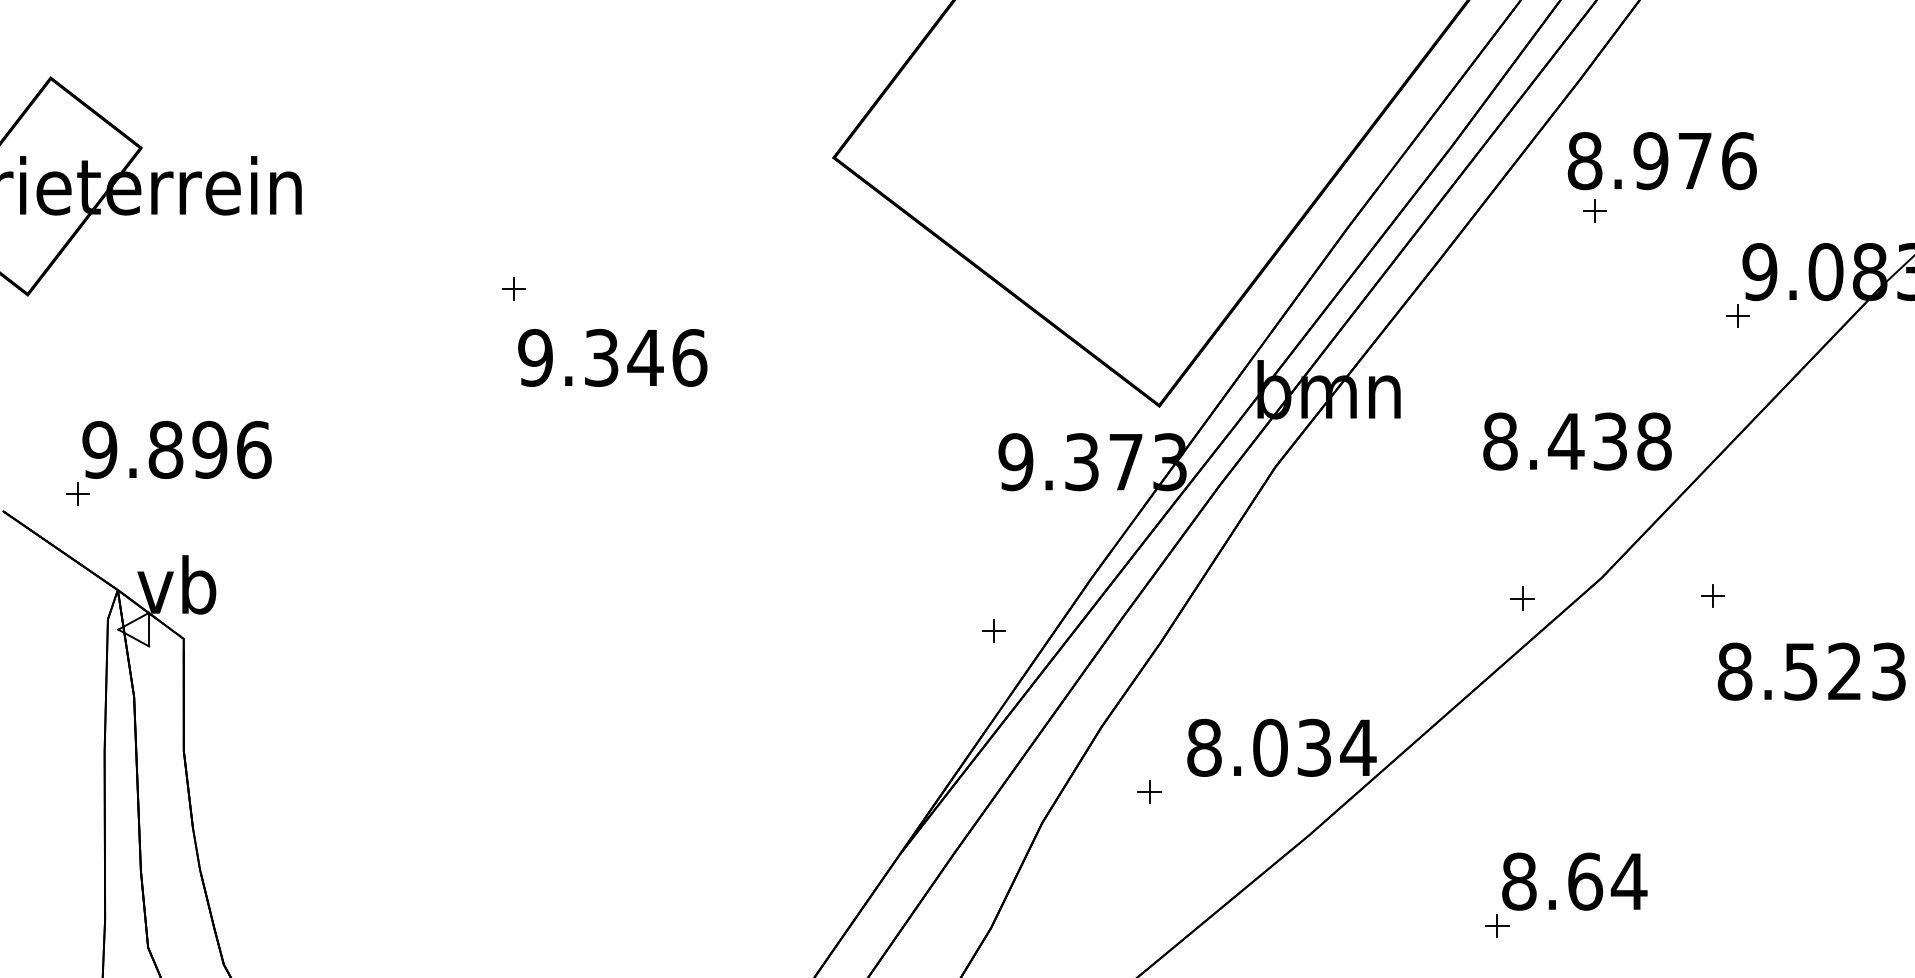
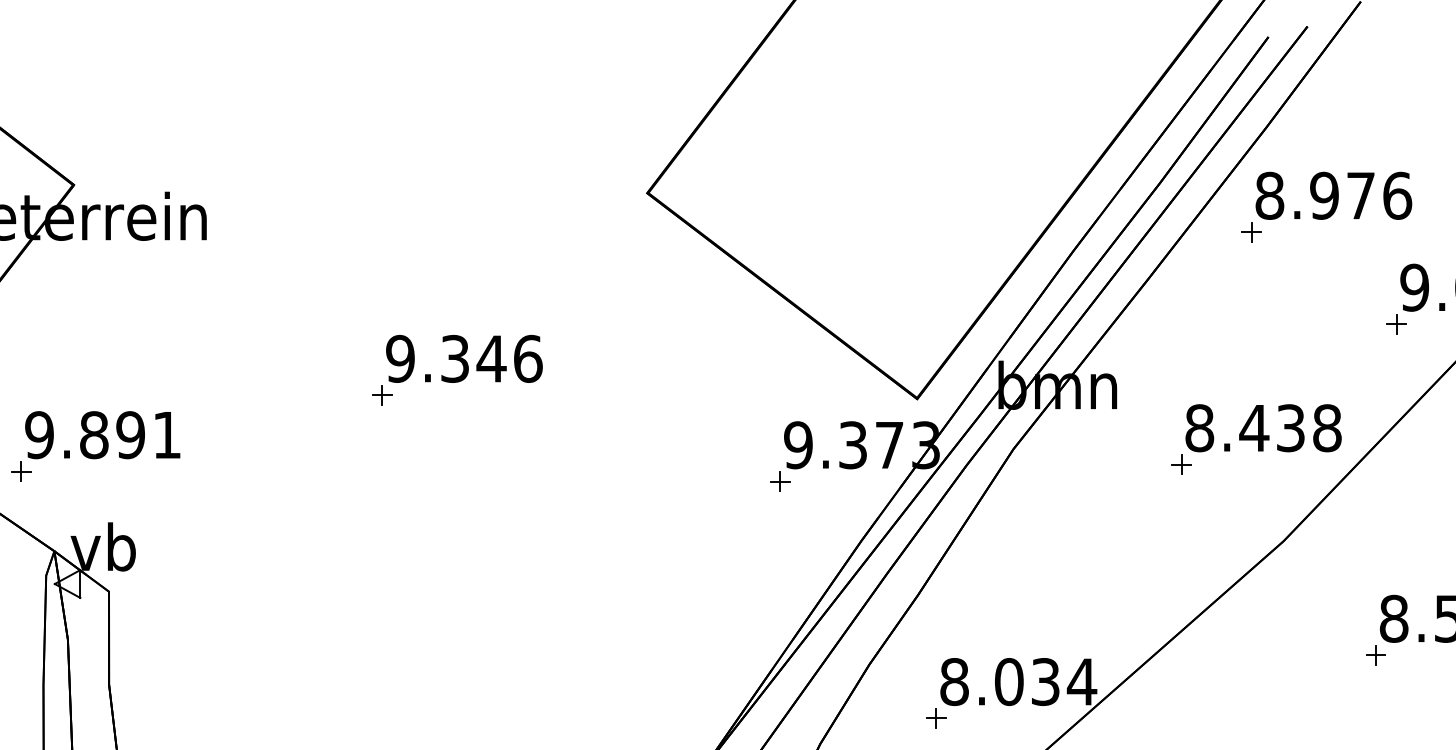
part: (1594, 210) -> (1251, 231), moved
part: (513, 288) -> (382, 395), moved
text: (254, 449) -> (167, 434), 9.896 -> 9.891
part: (1712, 595) -> (1375, 655), moved
part: (1522, 598) -> (1181, 464), moved
part: (993, 630) -> (779, 481), moved
part: (1149, 791) -> (936, 718), moved

